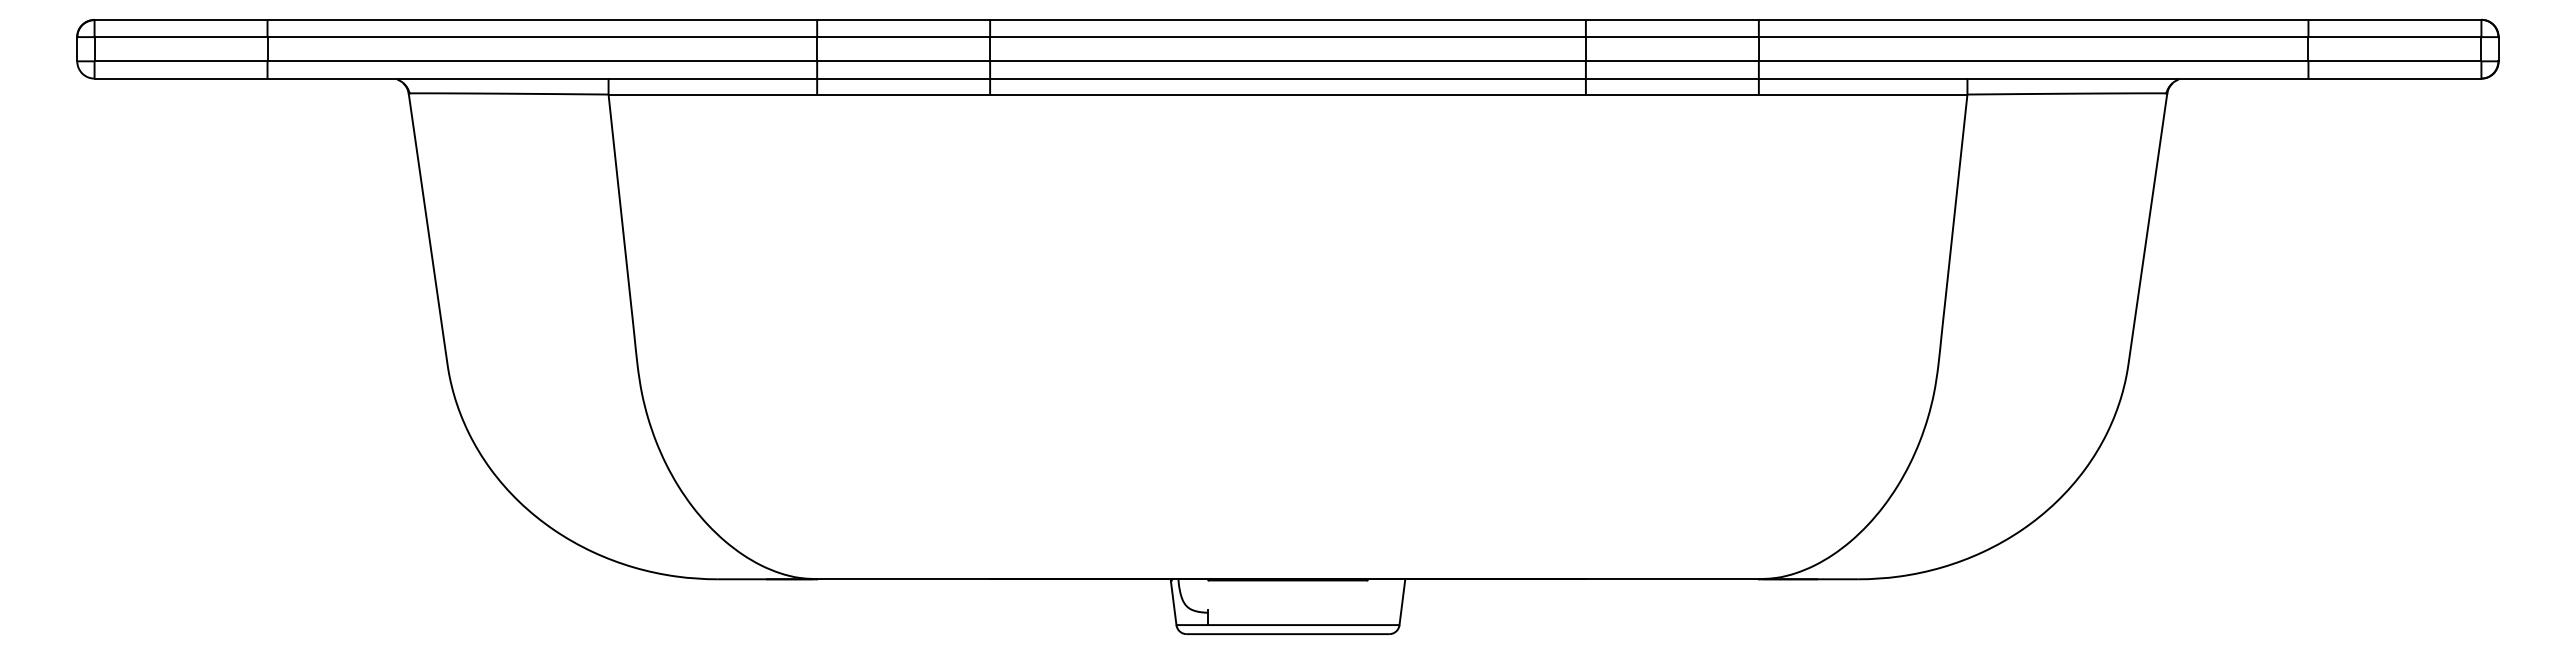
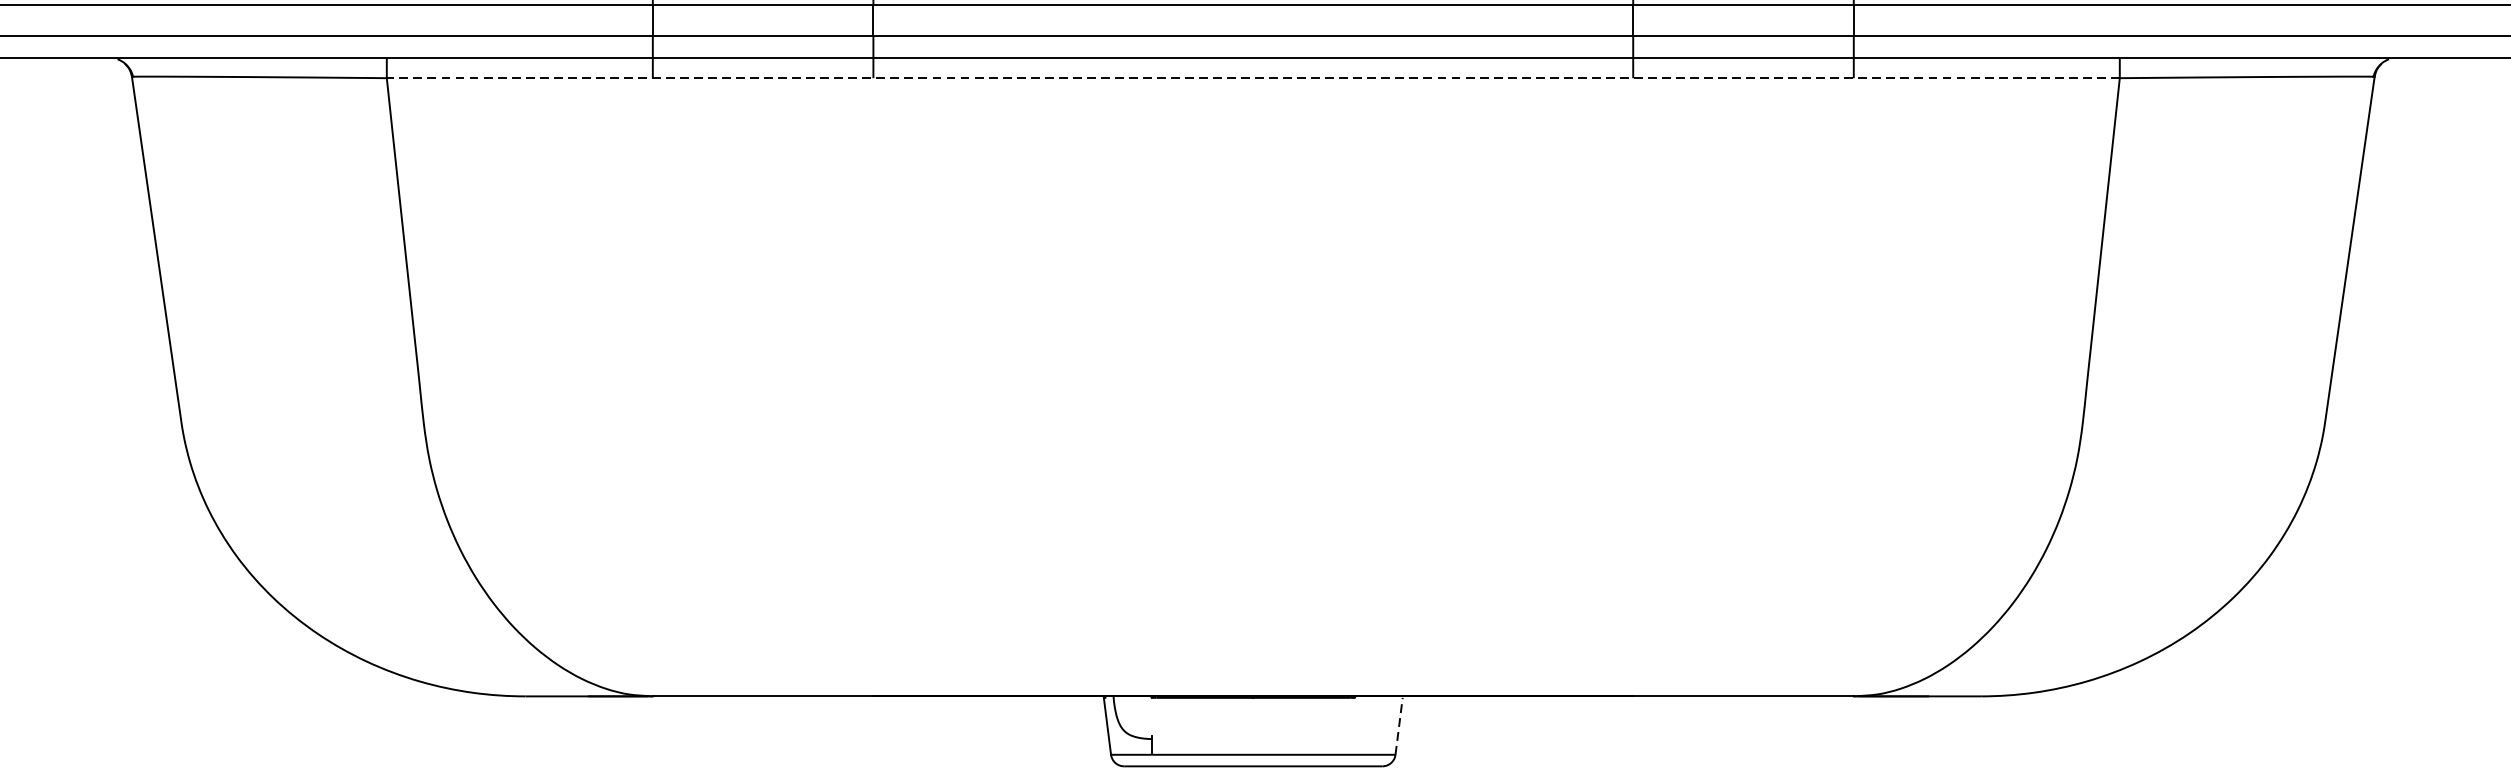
line: (1287, 94) -> (1252, 78), solid -> dashed
line: (1402, 602) -> (1399, 725), solid -> dashed

